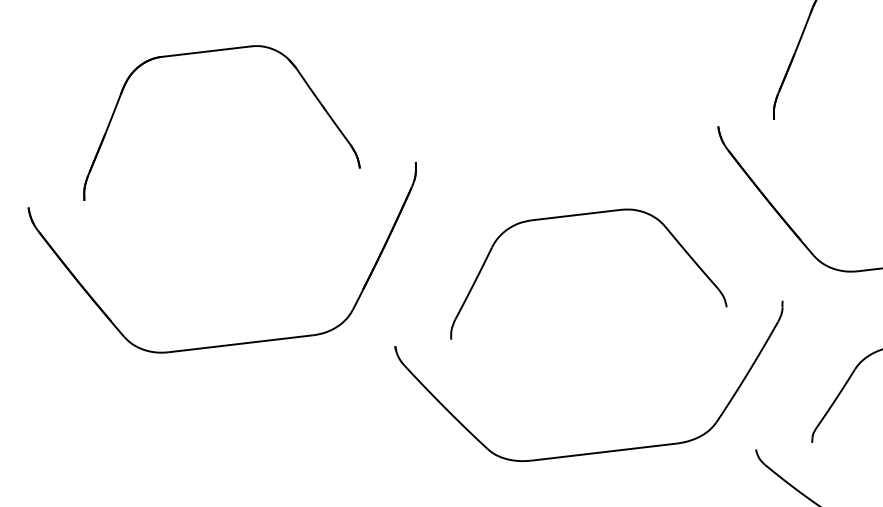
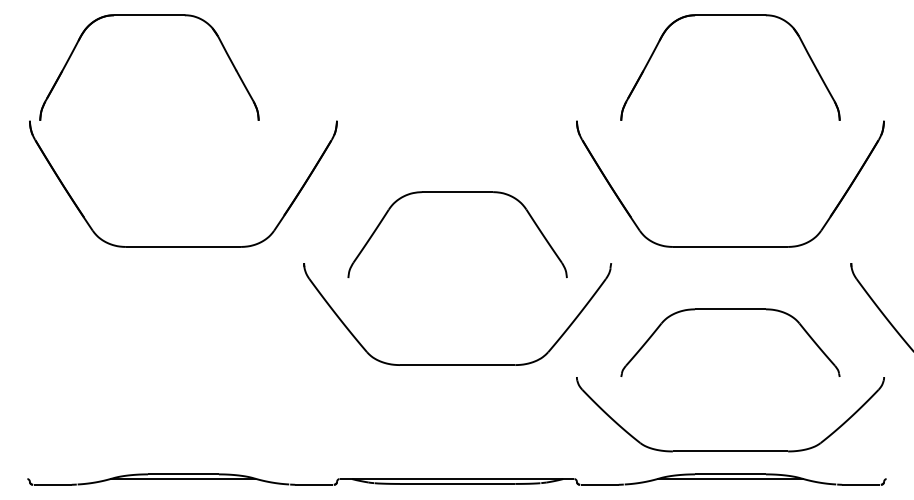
part: (206, 51) -> (149, 15), moved
part: (576, 215) -> (457, 192), moved

